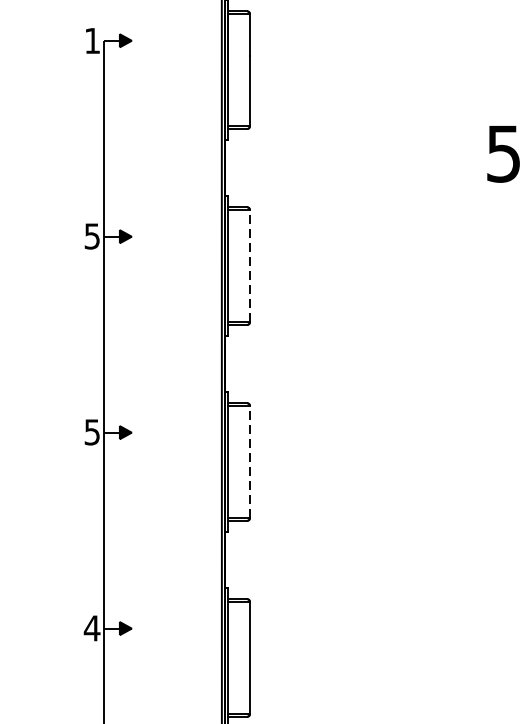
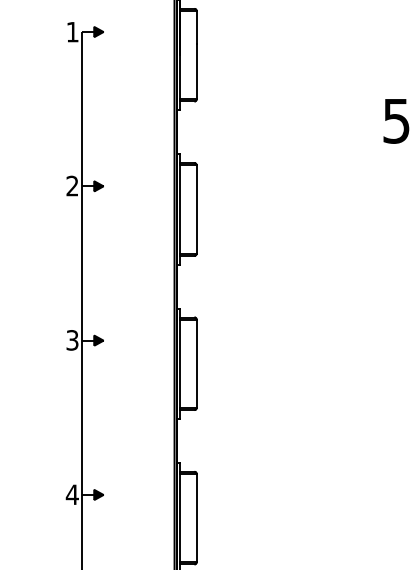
text: (92, 235) -> (72, 185), 5 -> 2
line: (249, 266) -> (196, 209), dashed -> solid
text: (92, 432) -> (72, 340), 5 -> 3
line: (249, 461) -> (196, 363), dashed -> solid

